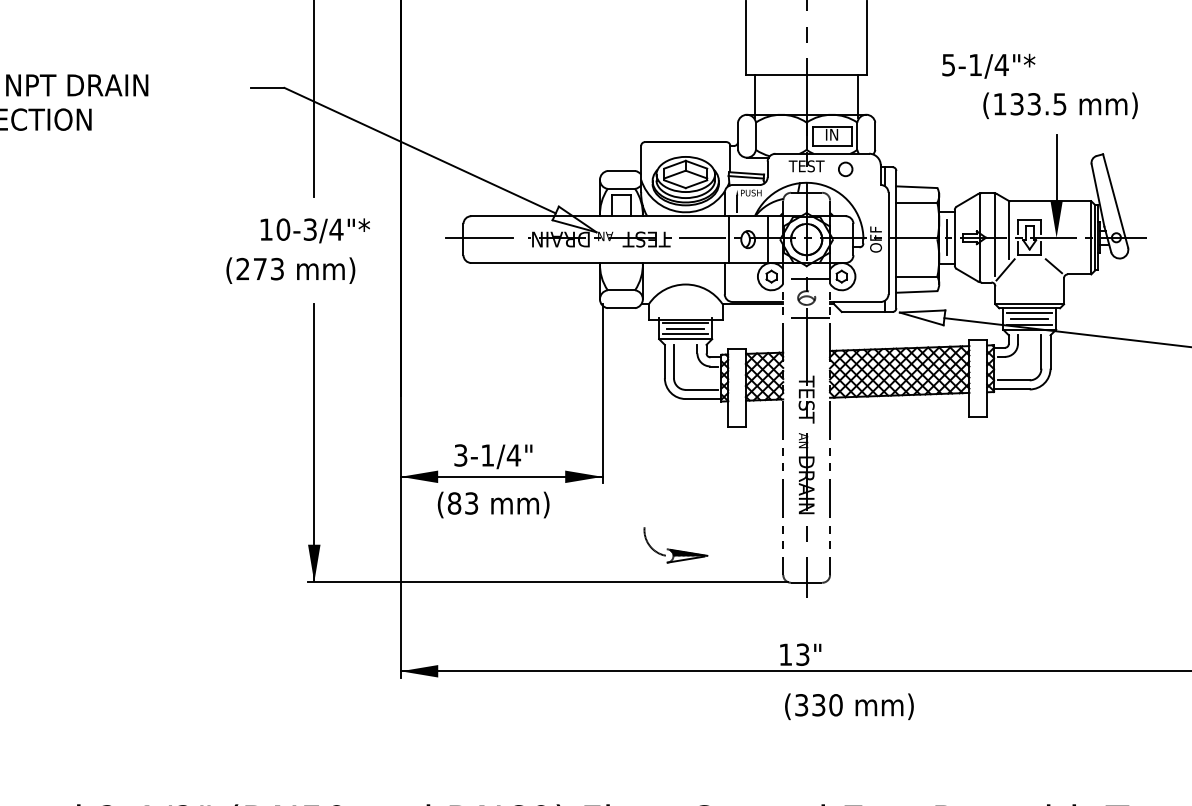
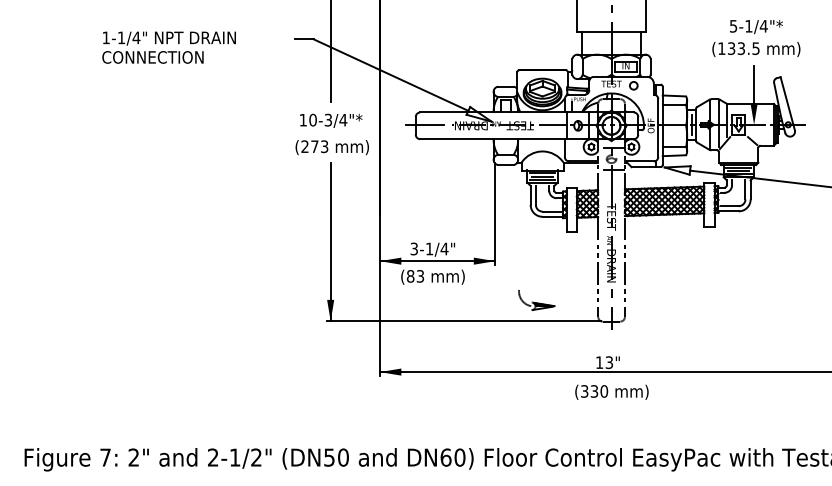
text: (988, 67) -> (756, 27), moved
text: (289, 270) -> (331, 147), moved
text: (848, 705) -> (611, 391), moved

